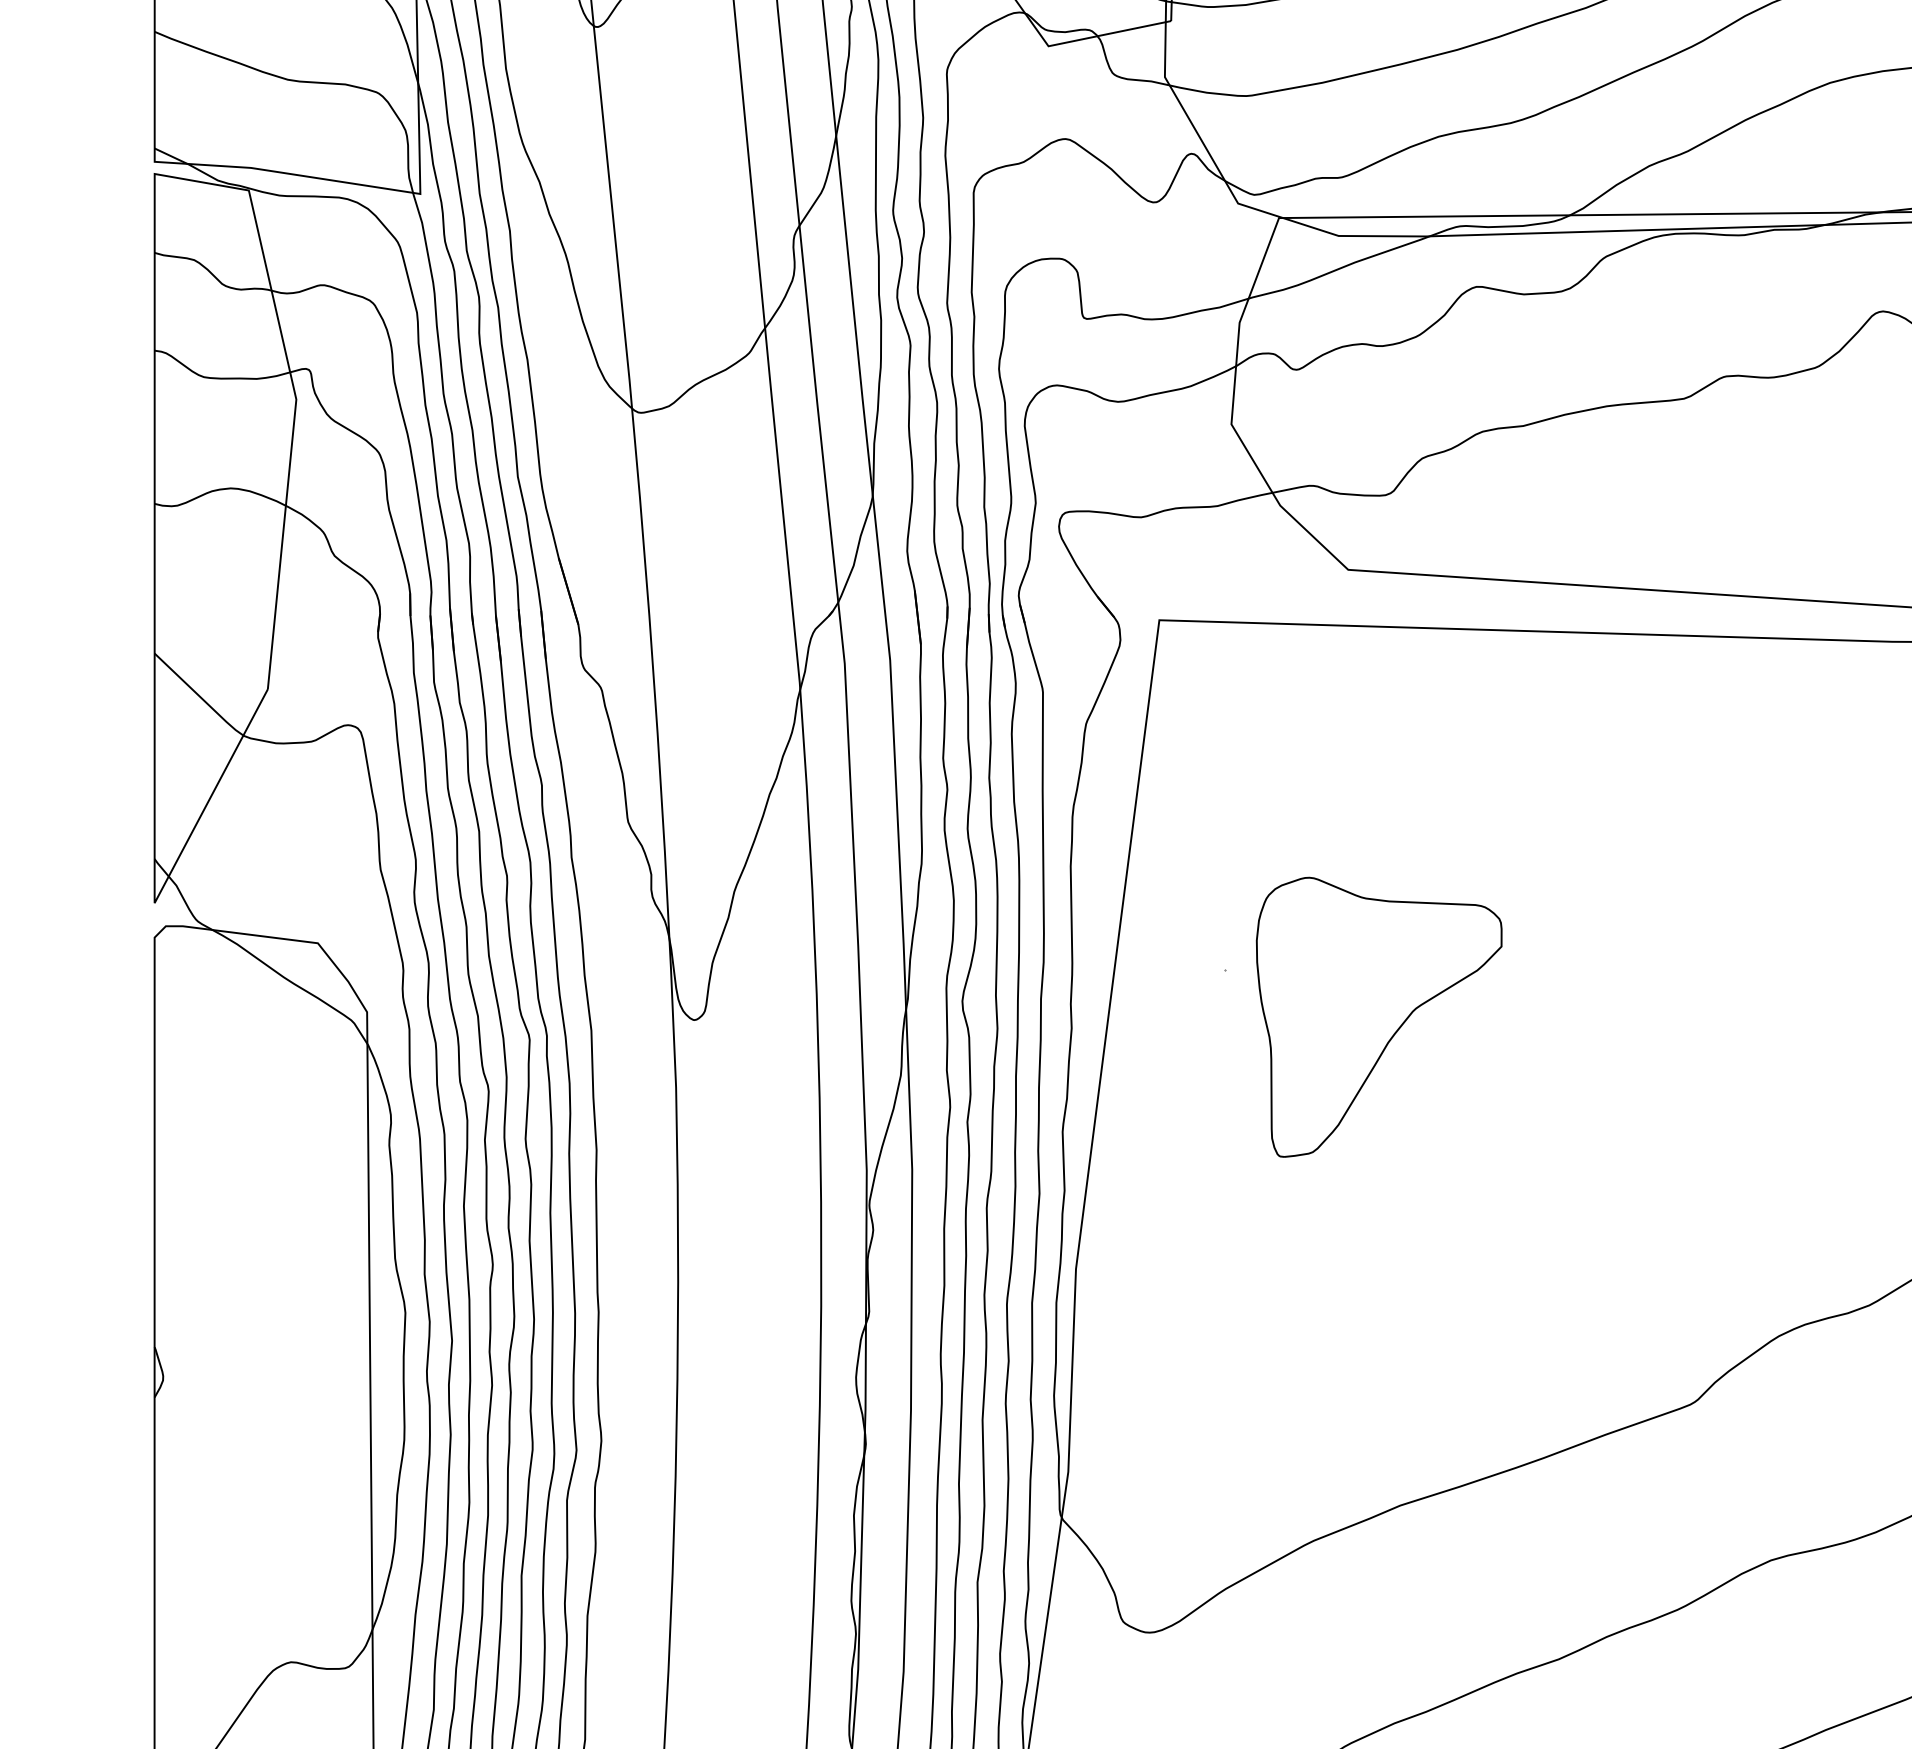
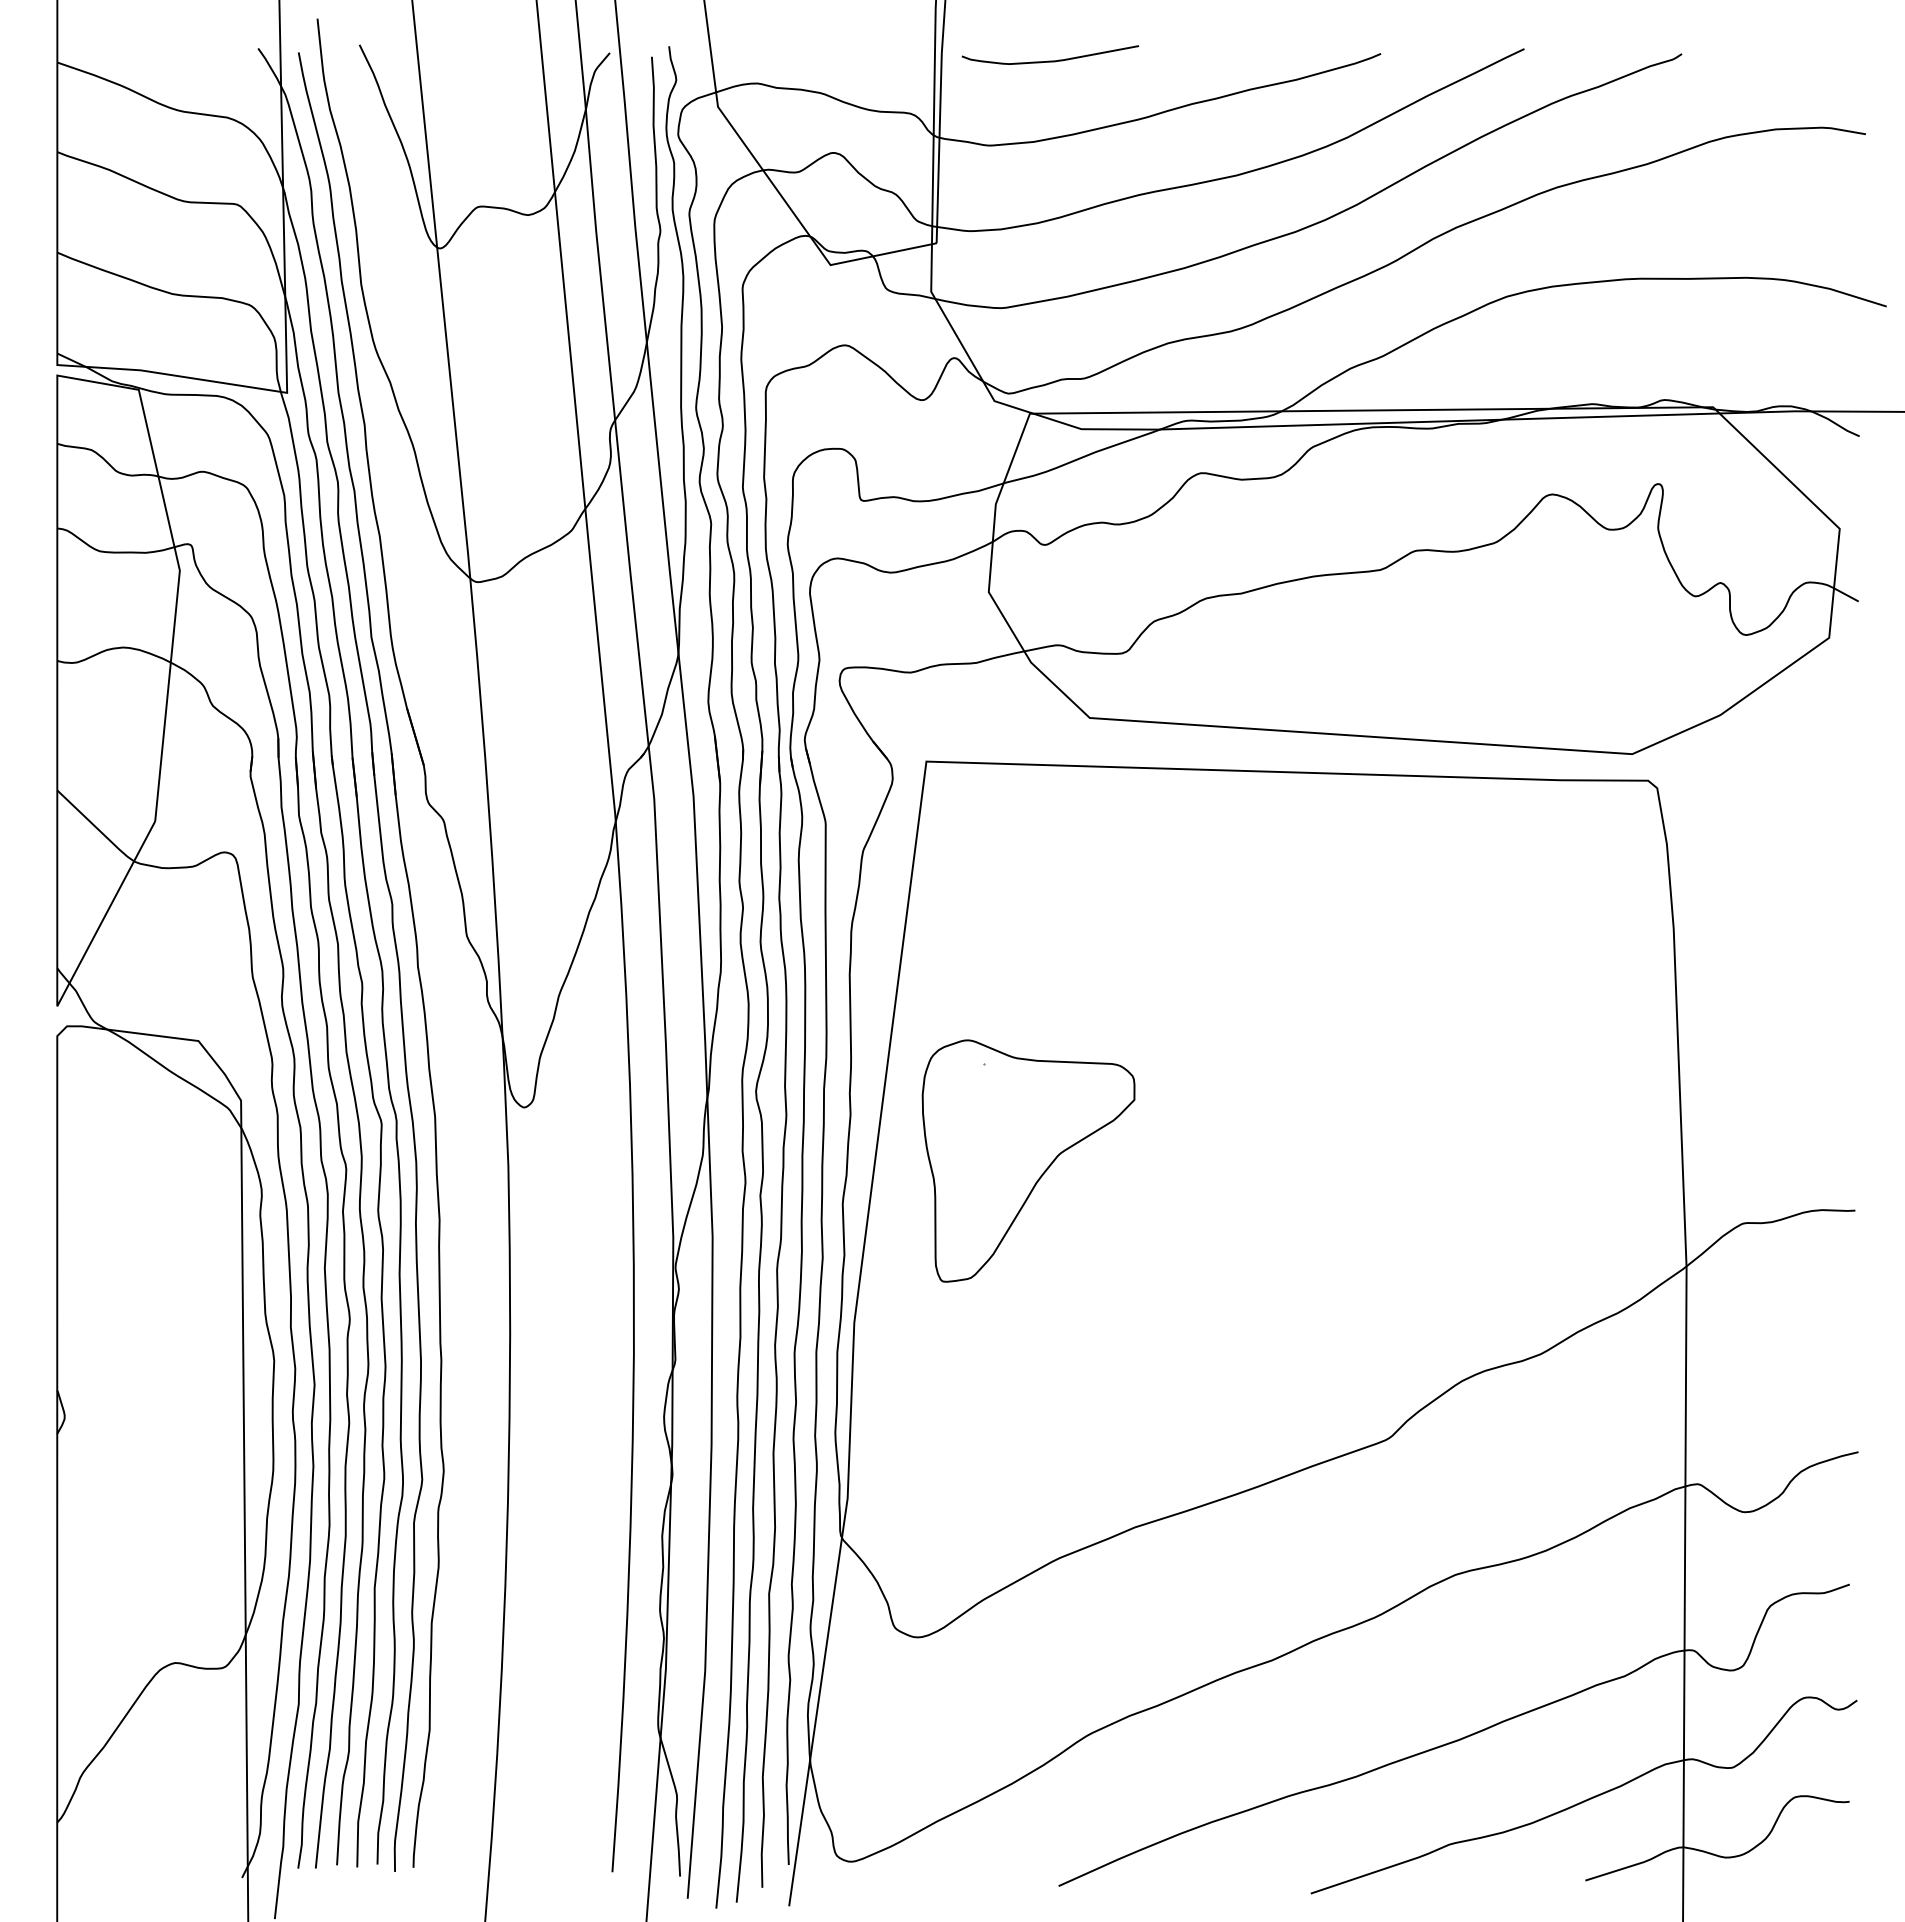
part: (1379, 1016) -> (1028, 1160), moved

